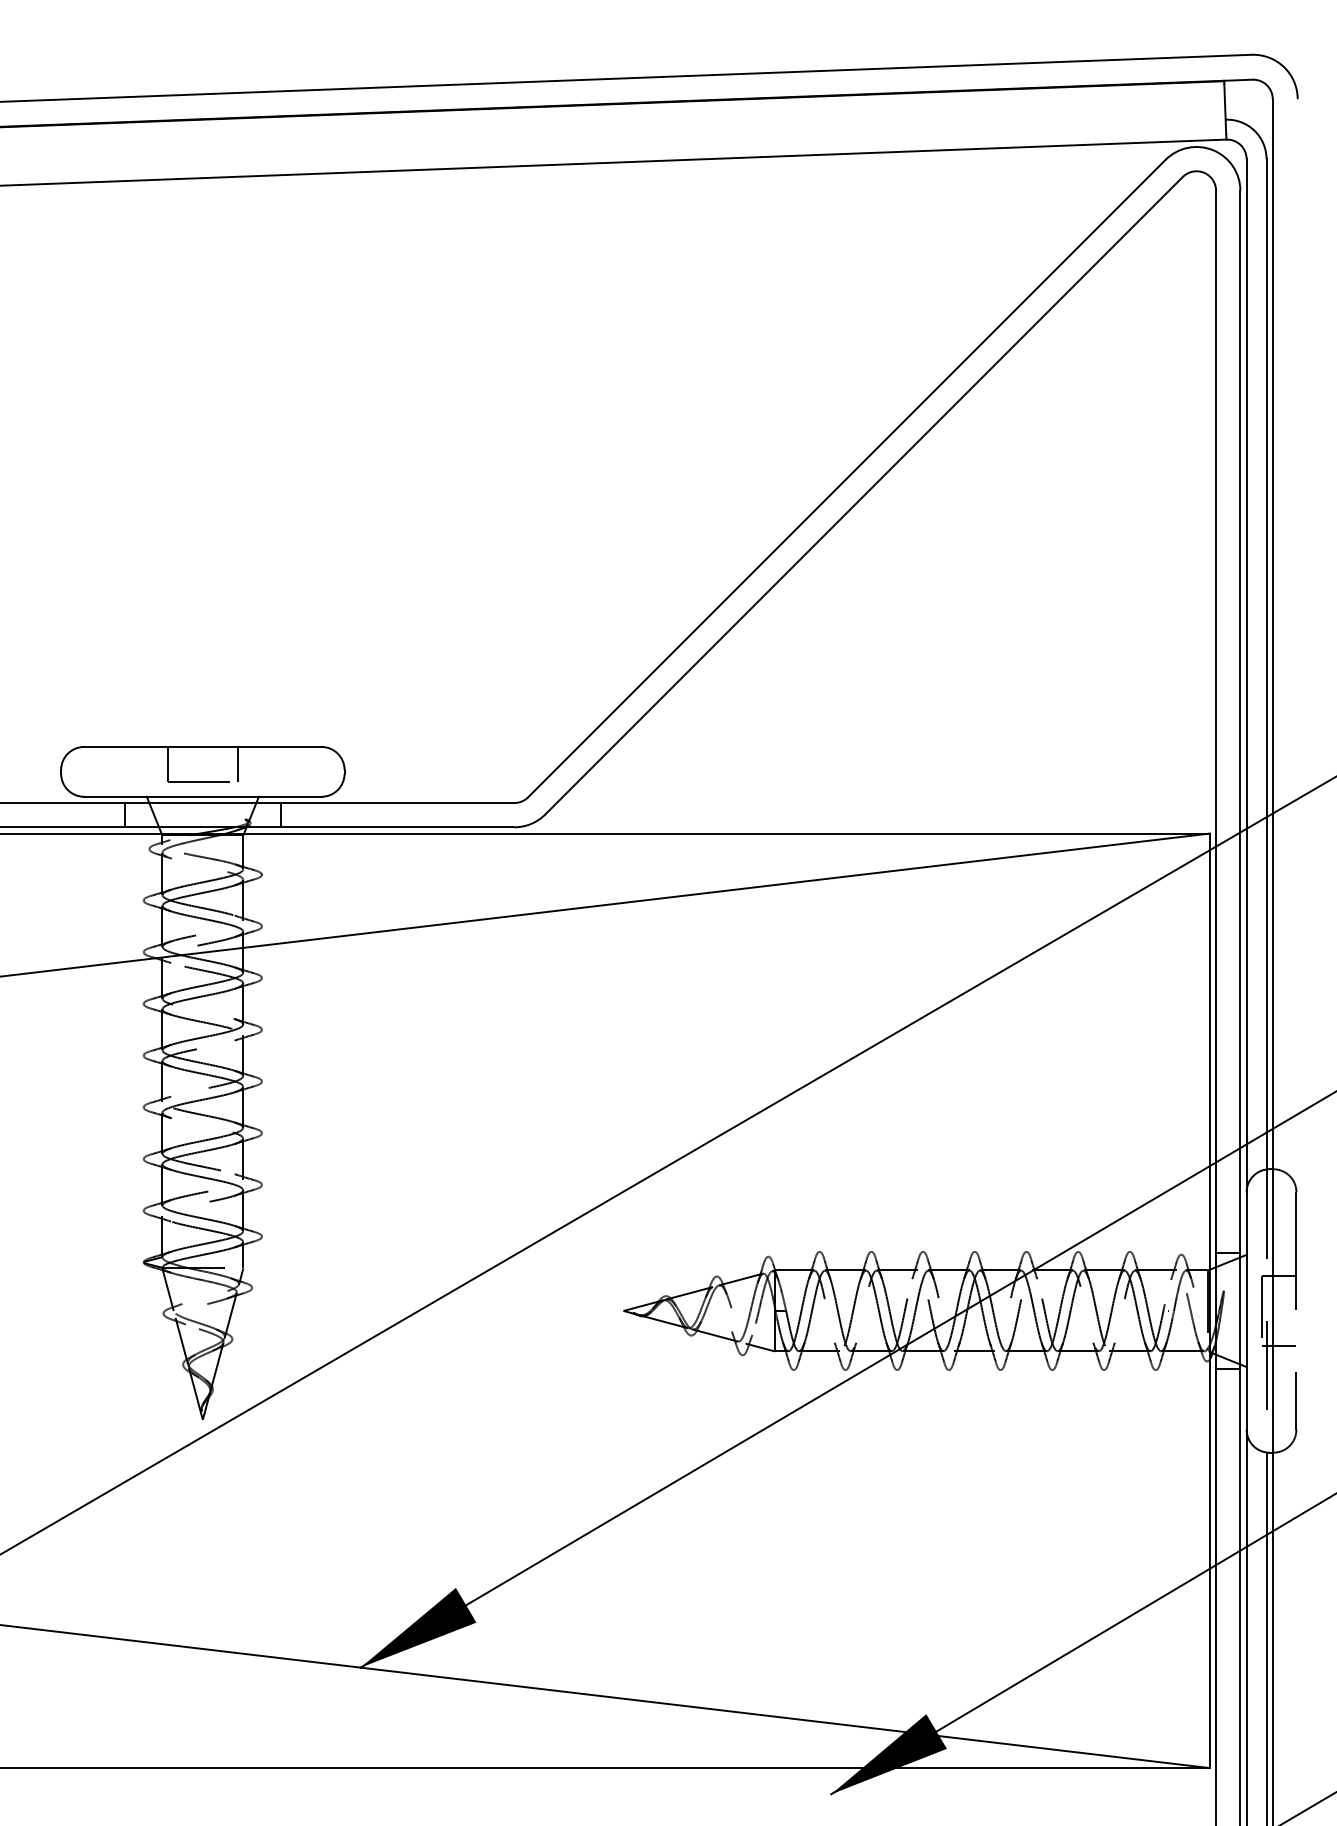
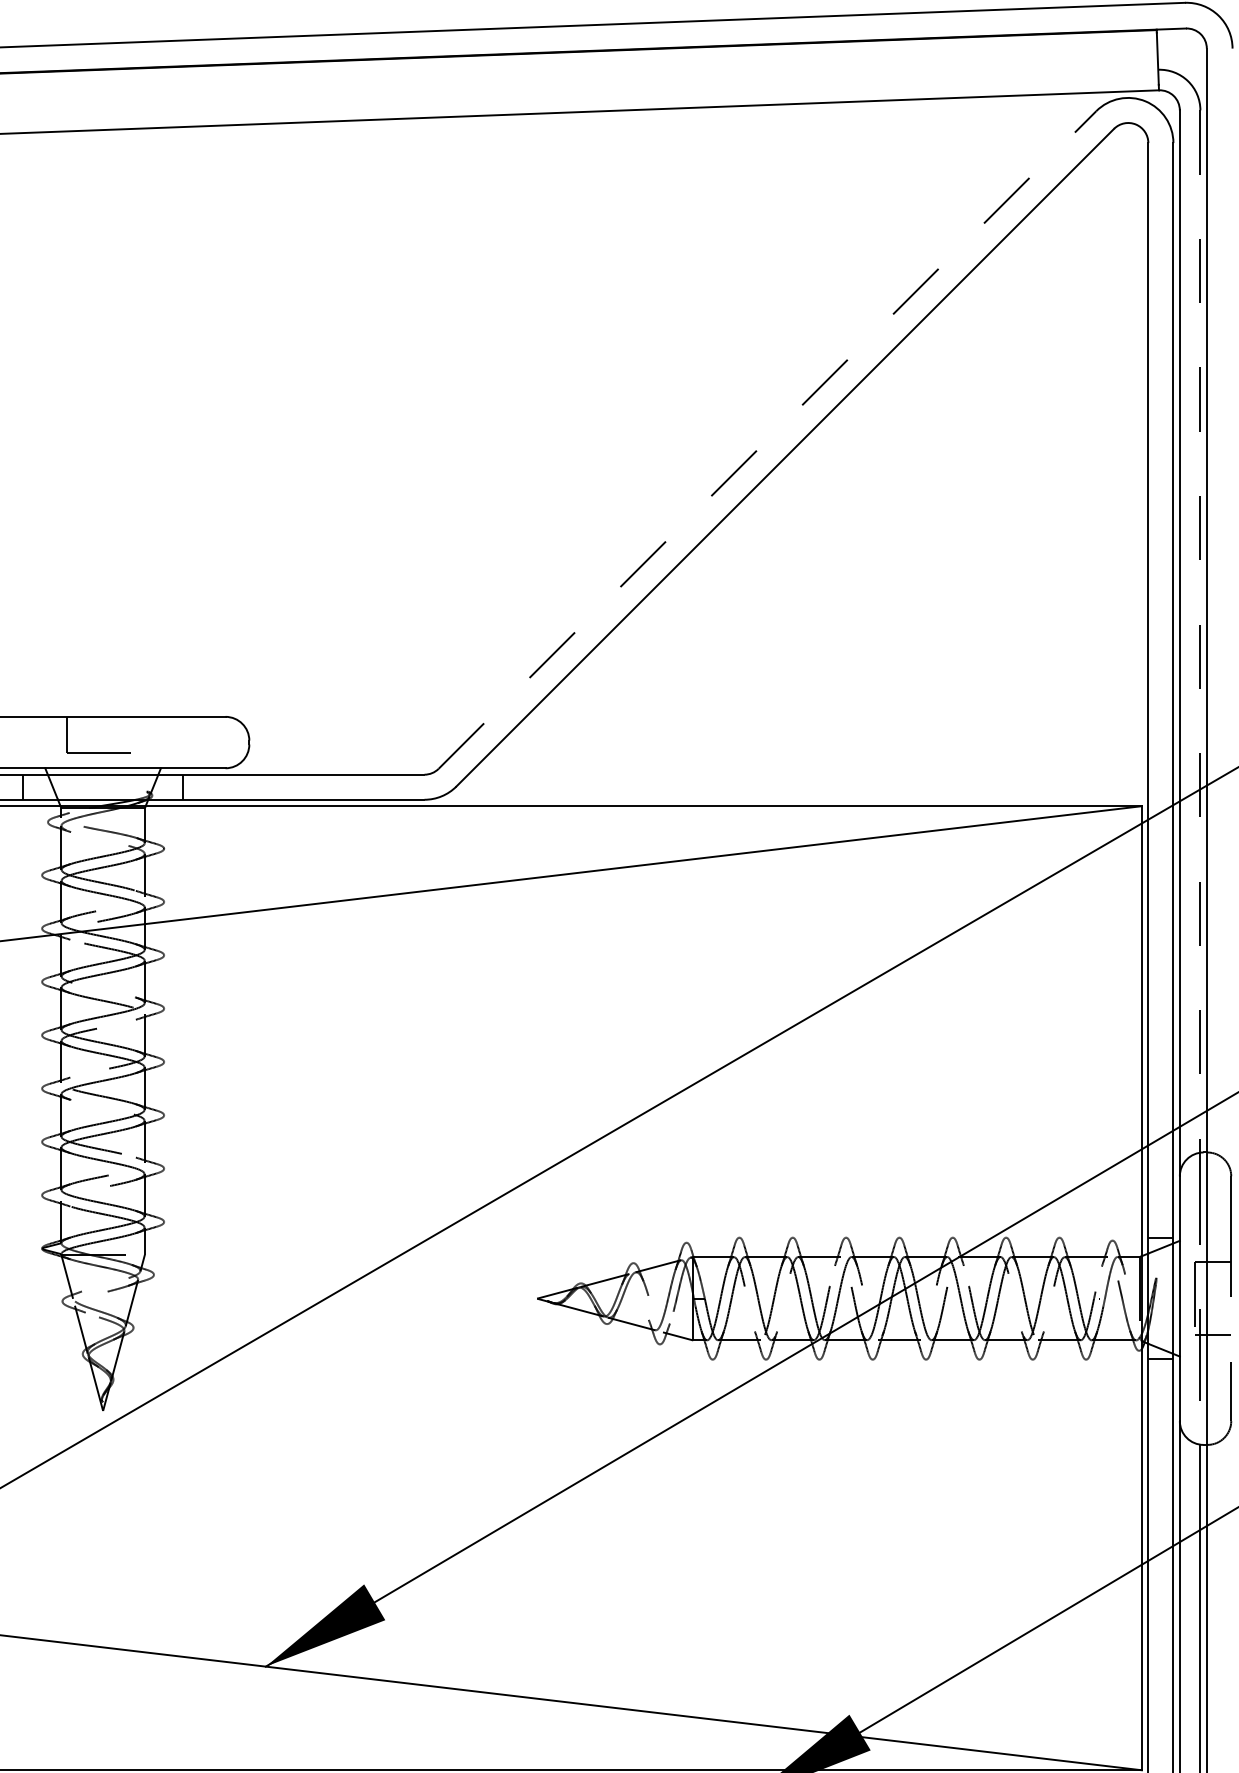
line: (846, 478) -> (767, 439), solid -> dashed
line: (1266, 664) -> (1200, 631), solid -> dashed
line: (238, 763) -> (139, 733), removed

